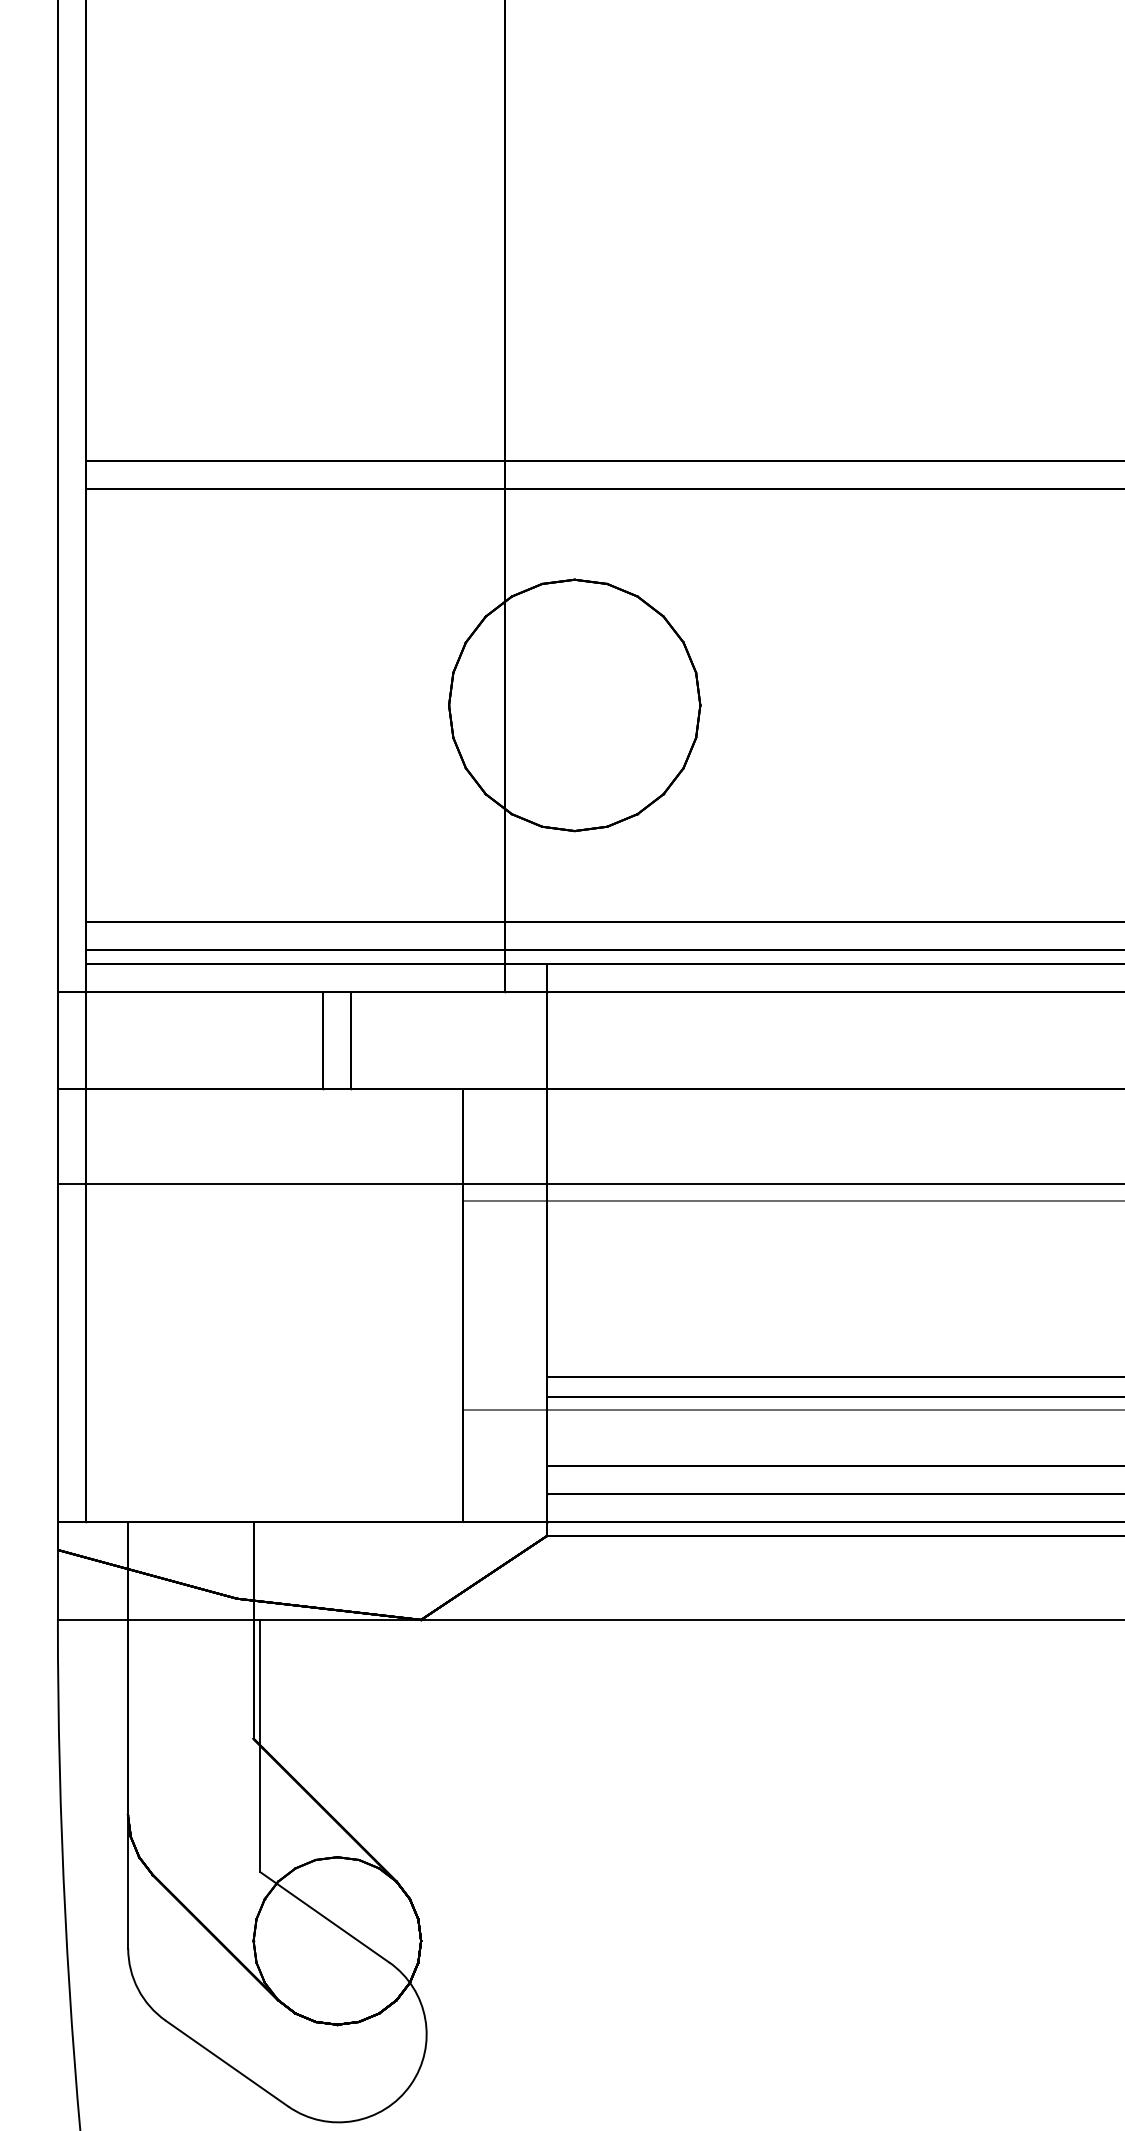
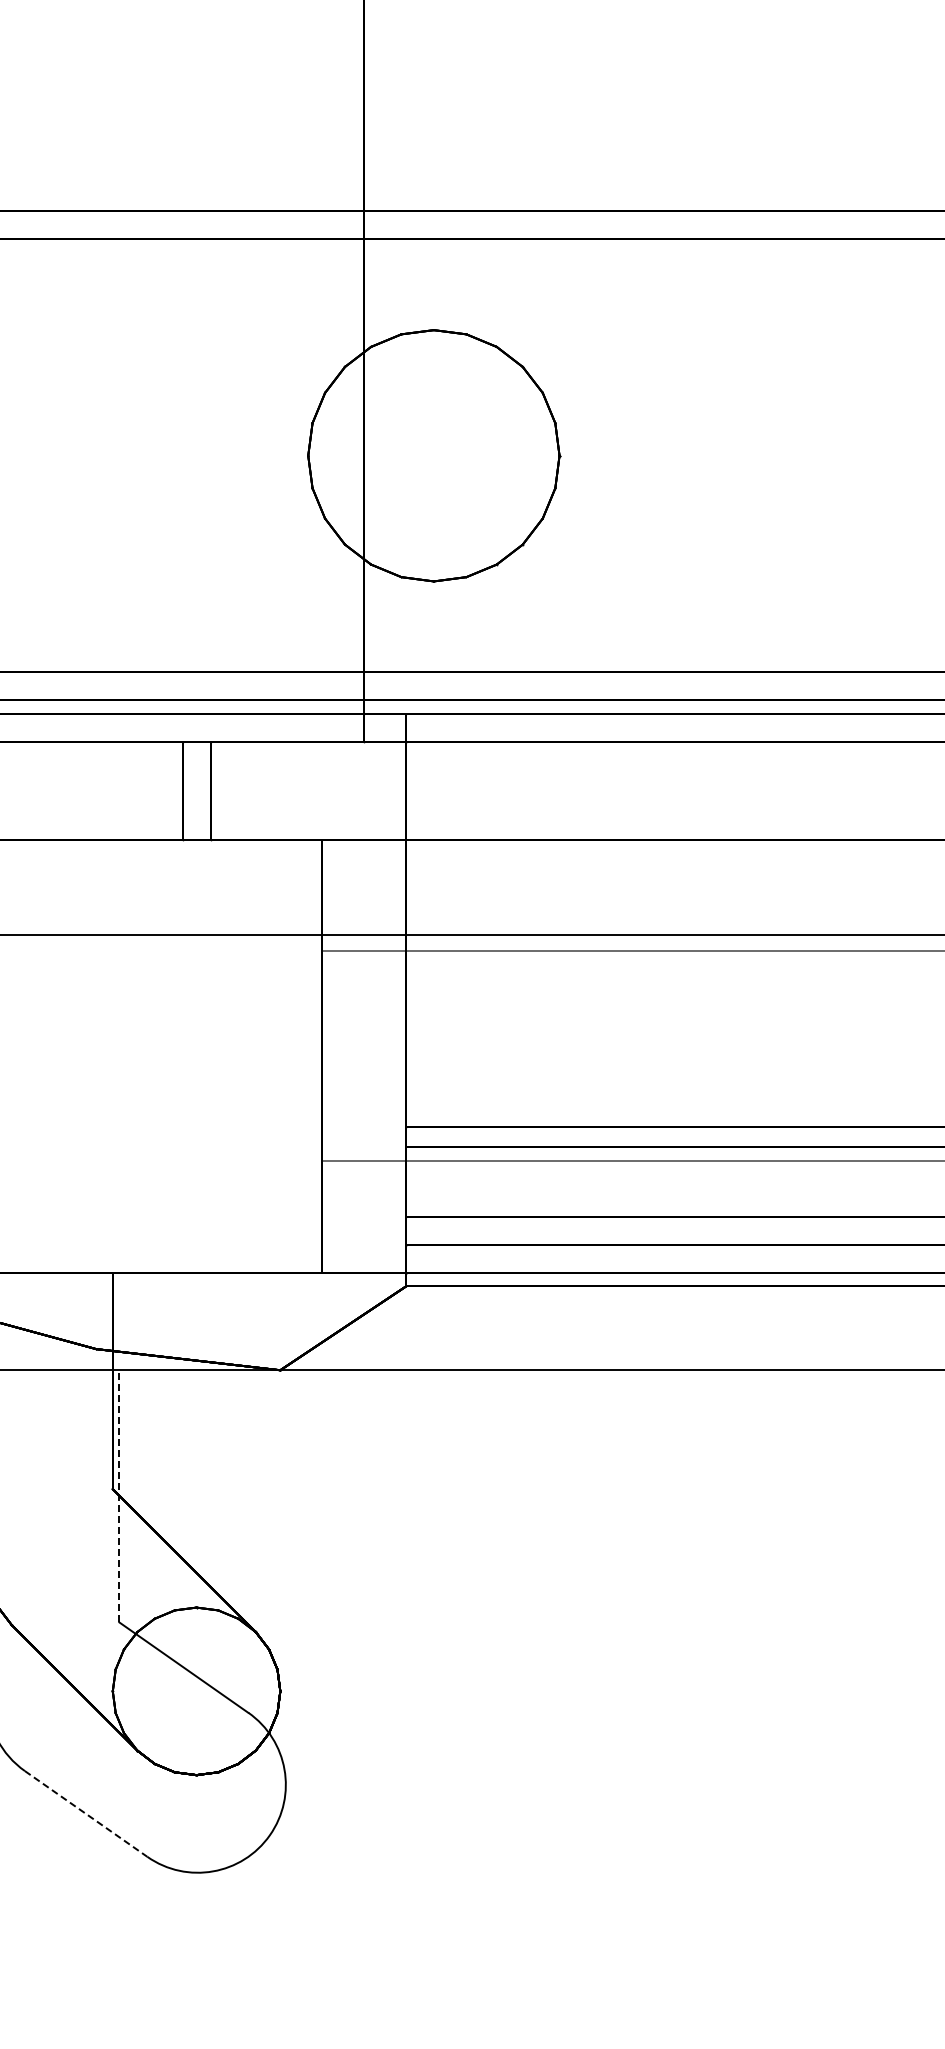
line: (260, 1745) -> (119, 1495), solid -> dashed
line: (226, 2063) -> (85, 1813), solid -> dashed

